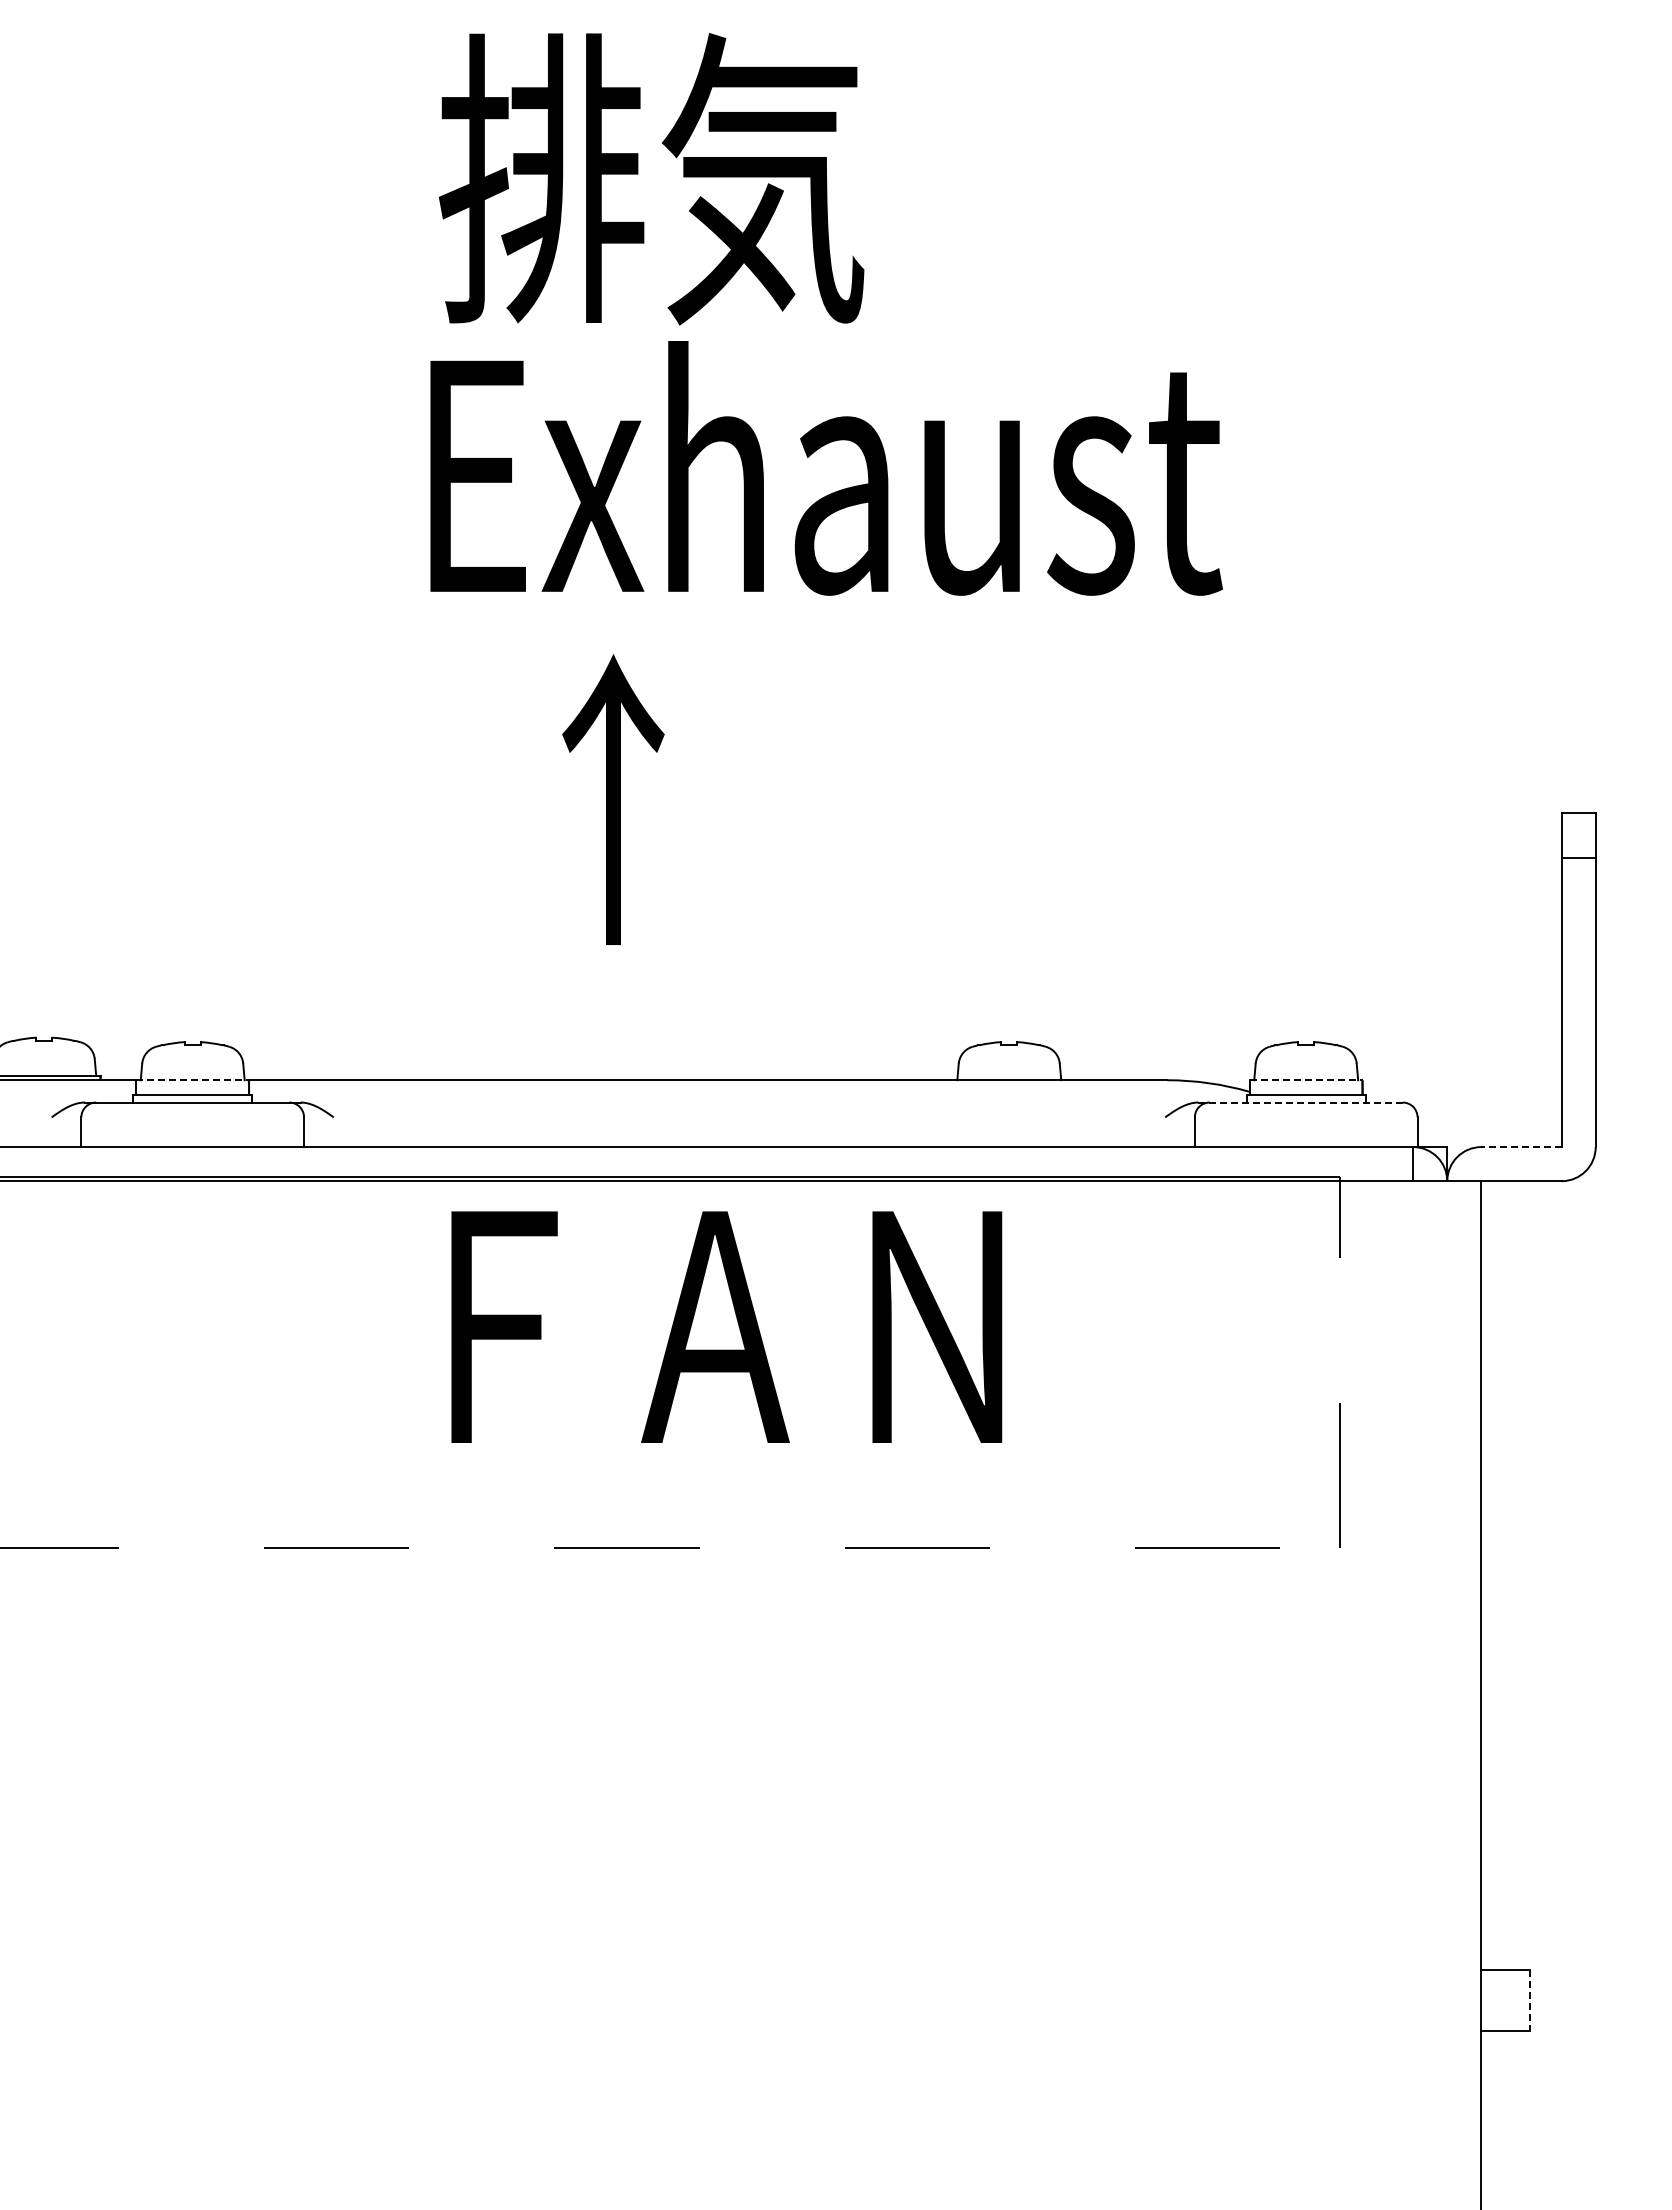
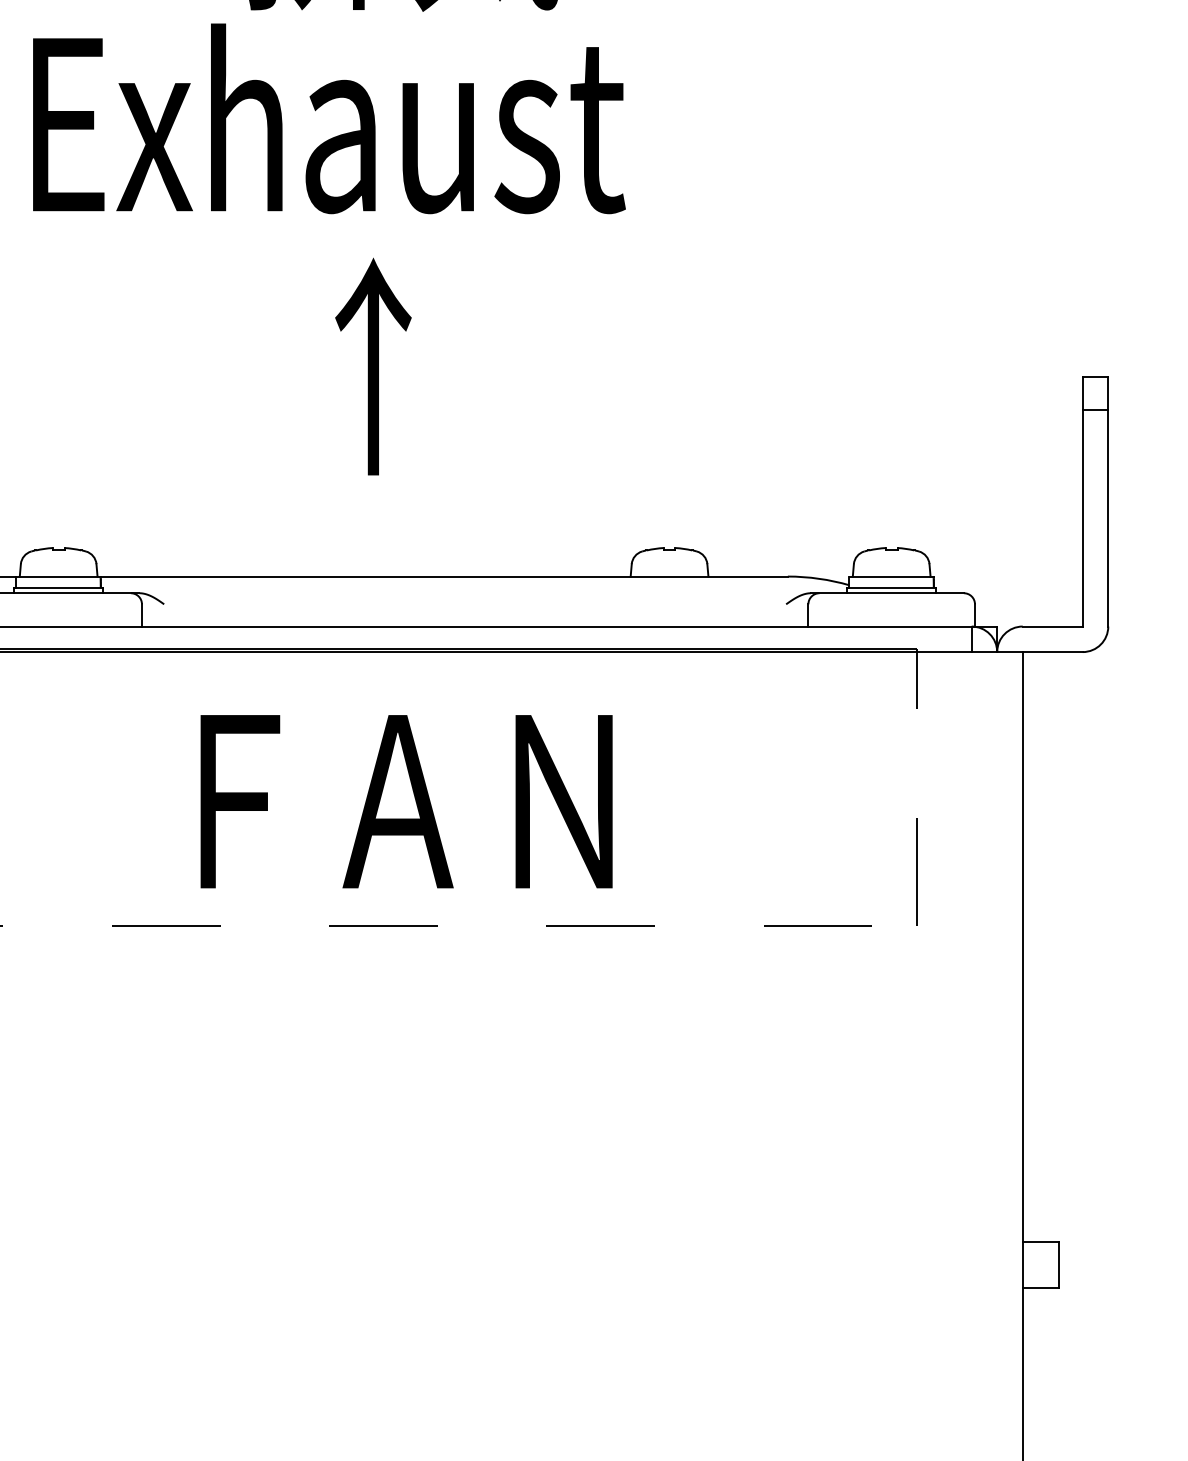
text: (826, 468) -> (329, 118), moved
line: (193, 1080) -> (59, 576), dashed -> solid
line: (1306, 1080) -> (891, 576), dashed -> solid
line: (1301, 1102) -> (888, 593), dashed -> solid
line: (1520, 1147) -> (1052, 626), dashed -> solid
text: (726, 1326) -> (406, 801), moved
line: (1530, 2000) -> (1059, 1265), dashed -> solid

